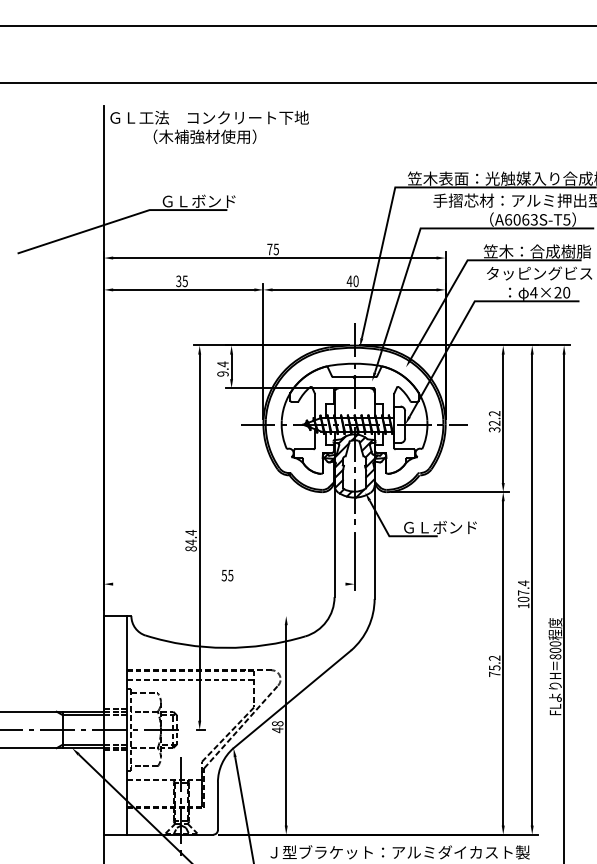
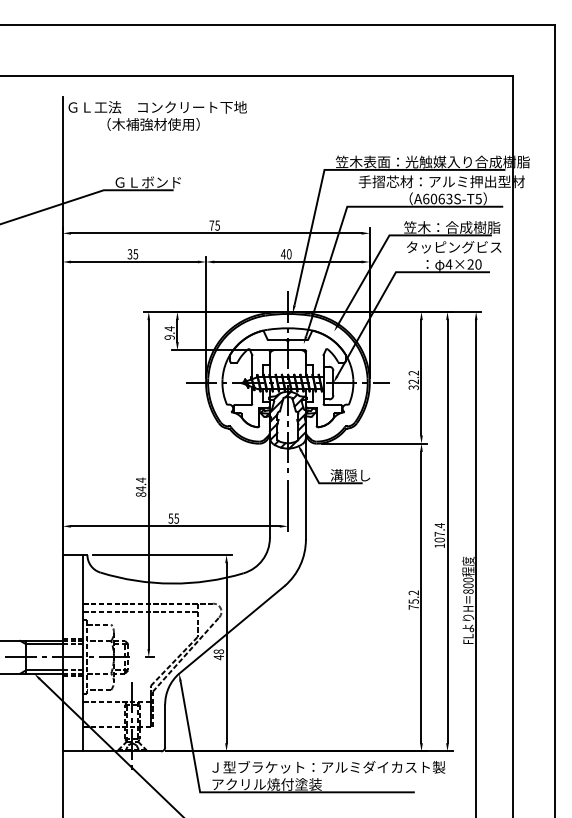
text: (438, 527) -> (363, 475), ＧＬボンド -> 溝隠し
line: (229, 584) -> (175, 526), added
line: (213, 615) -> (161, 554), added

